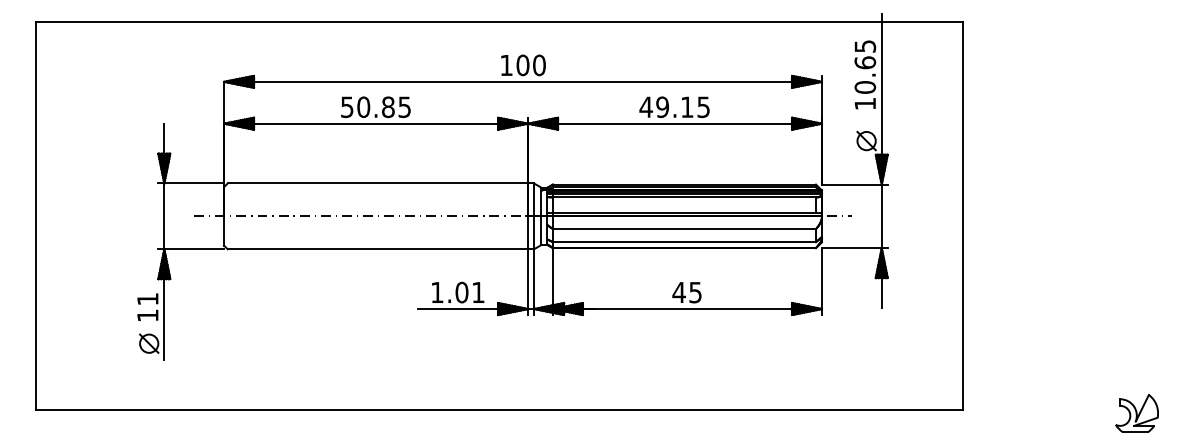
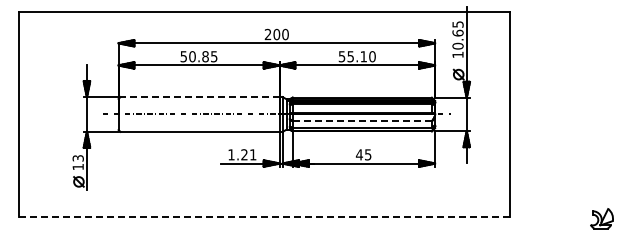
text: (505, 63) -> (267, 33), 100 -> 200
text: (673, 106) -> (356, 56), 49.15 -> 55.10
line: (378, 184) -> (200, 97), solid -> dashed
line: (684, 229) -> (362, 121), solid -> dashed
text: (461, 291) -> (244, 154), 1.01 -> 1.21
text: (146, 299) -> (77, 158), 11 -> 13
line: (499, 410) -> (264, 217), solid -> dashed

